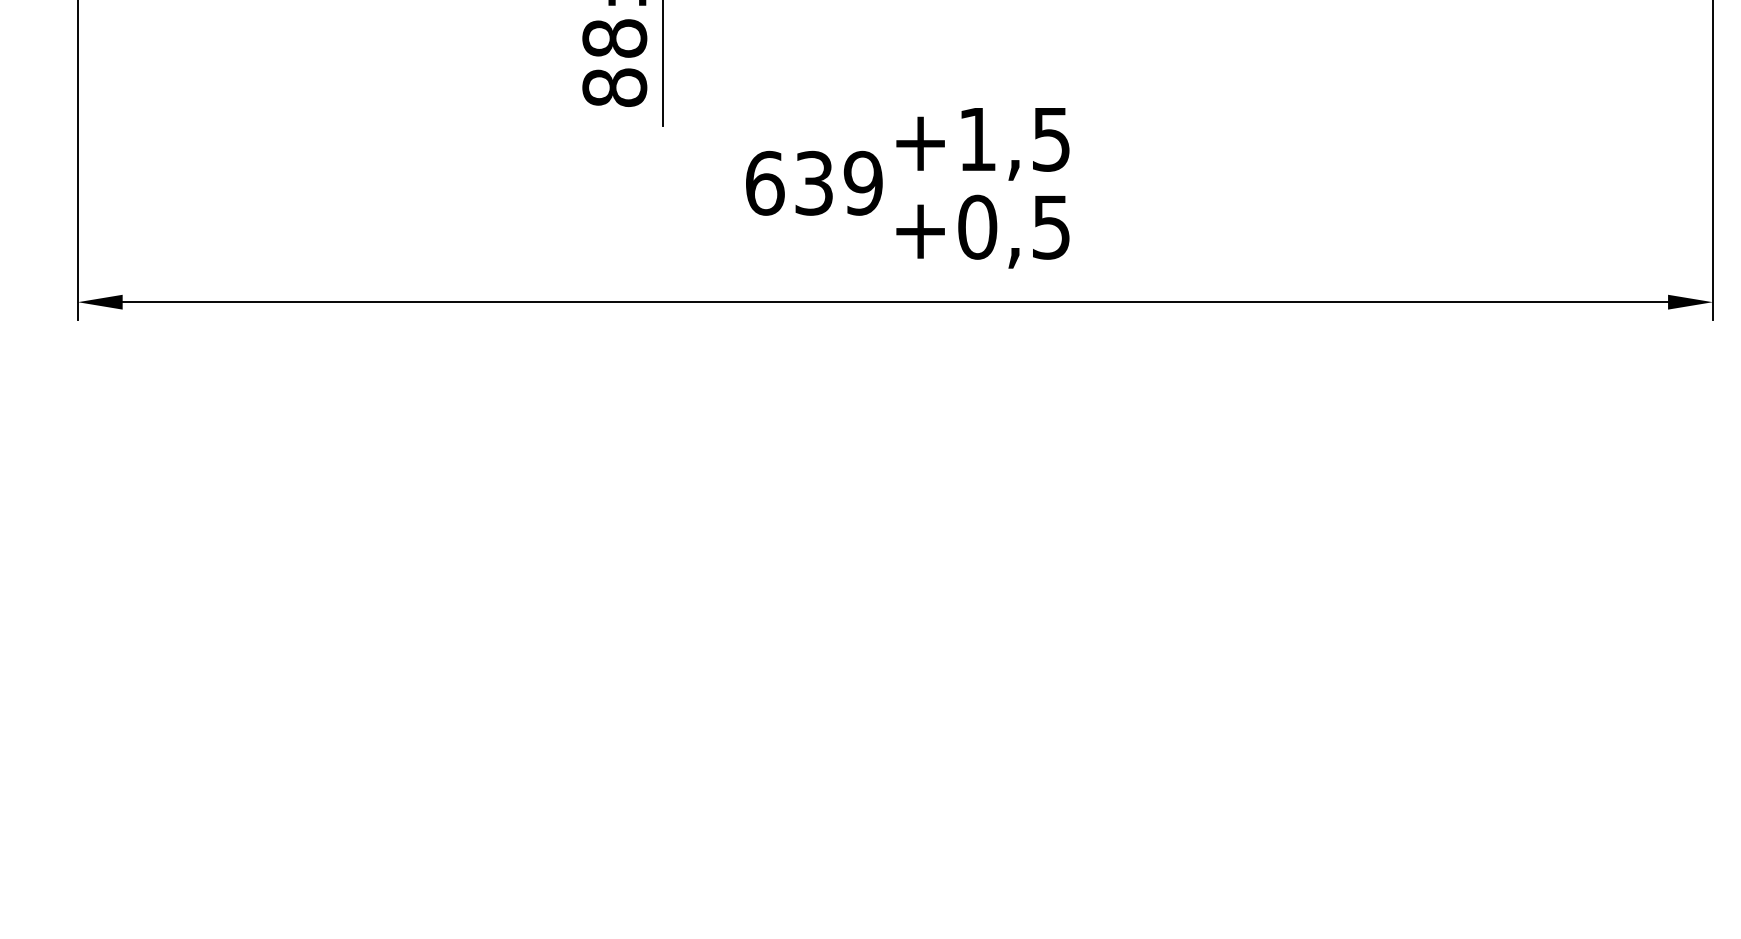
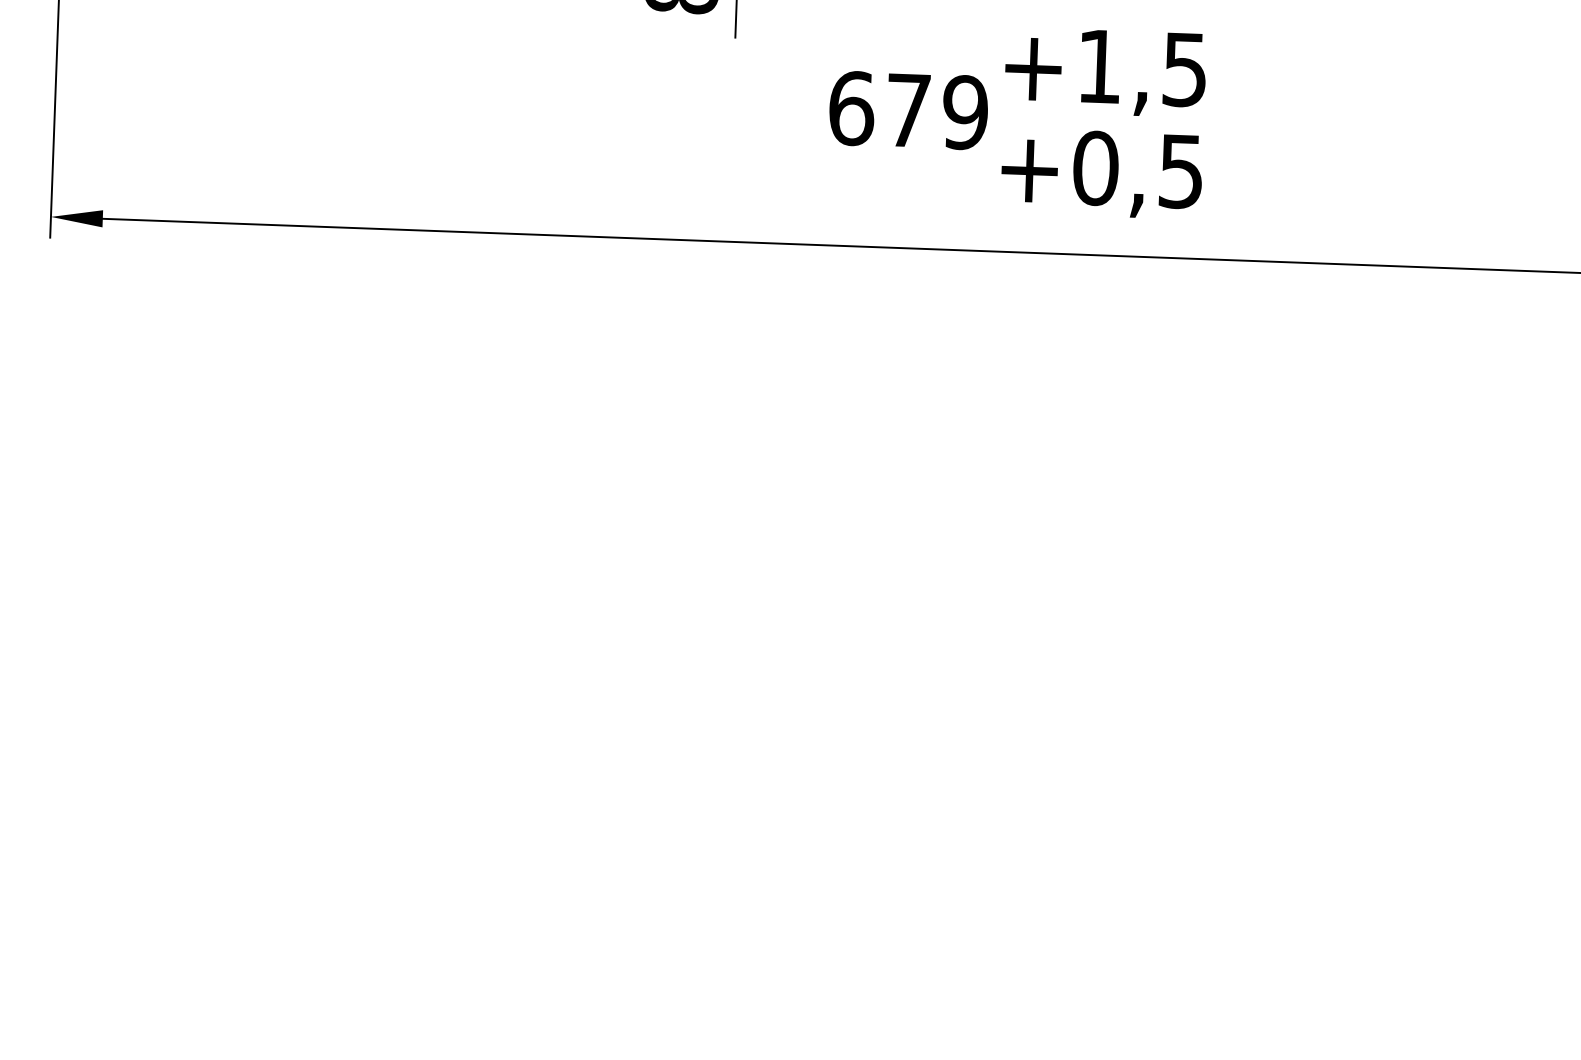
text: (813, 182) -> (907, 109), 639 -> 679

